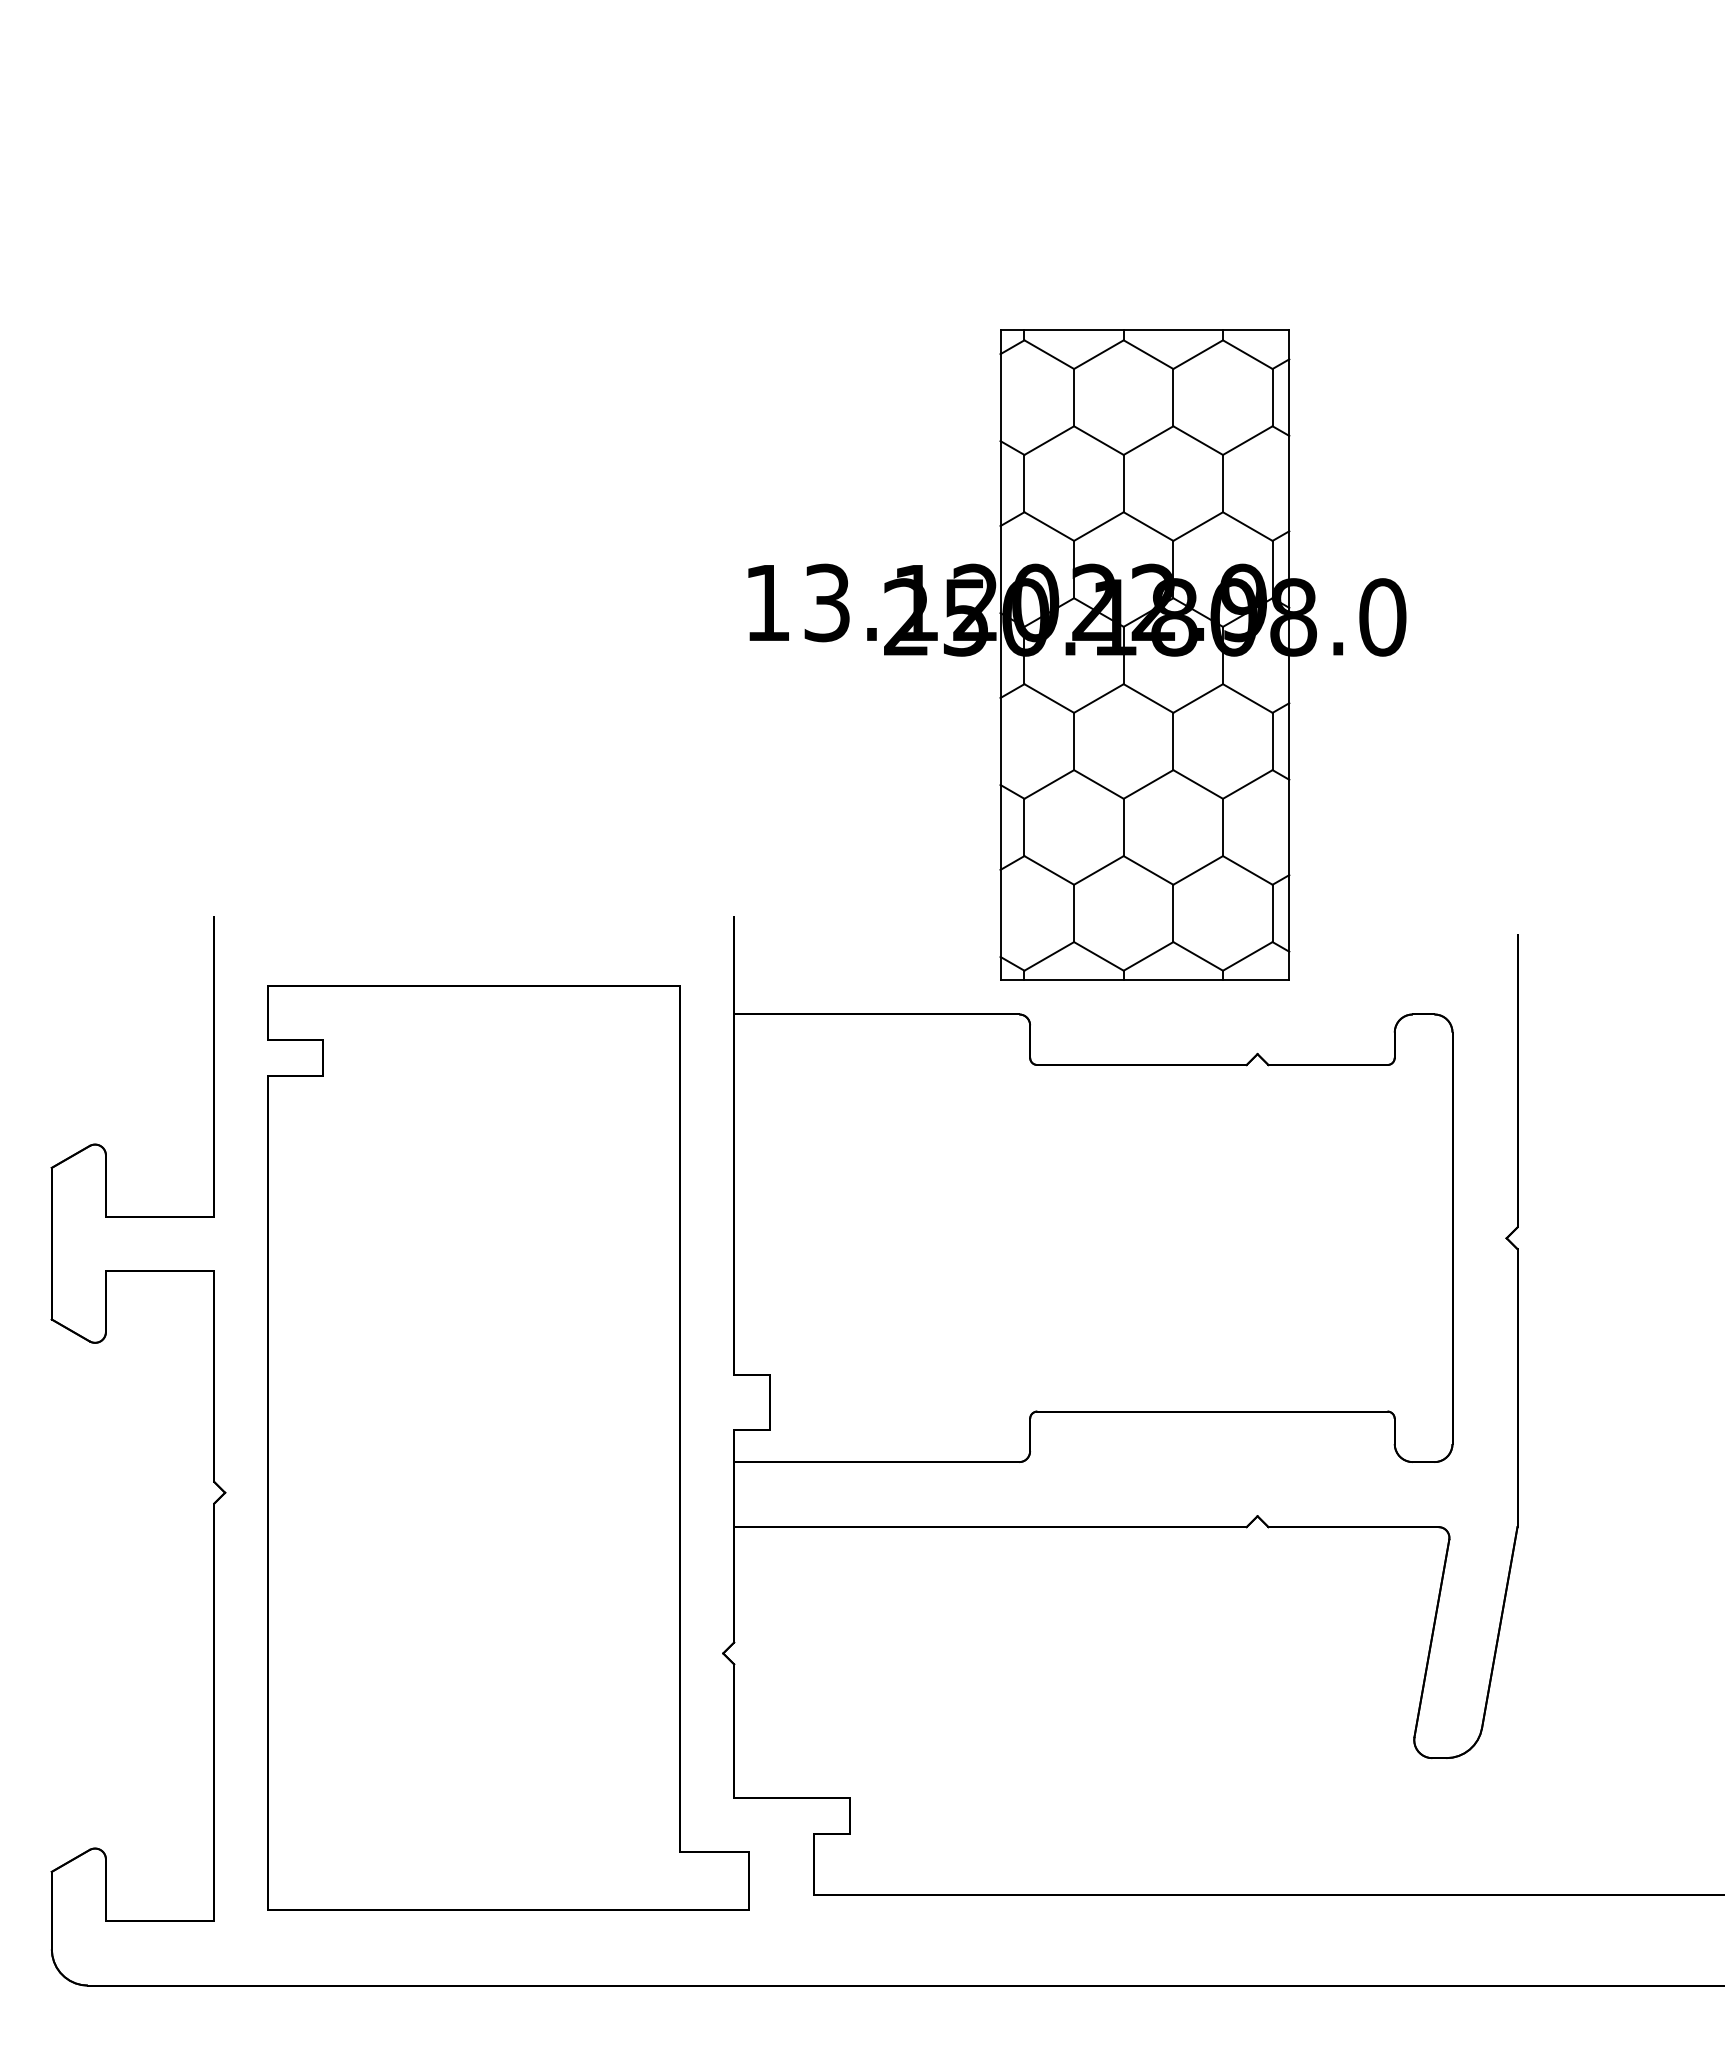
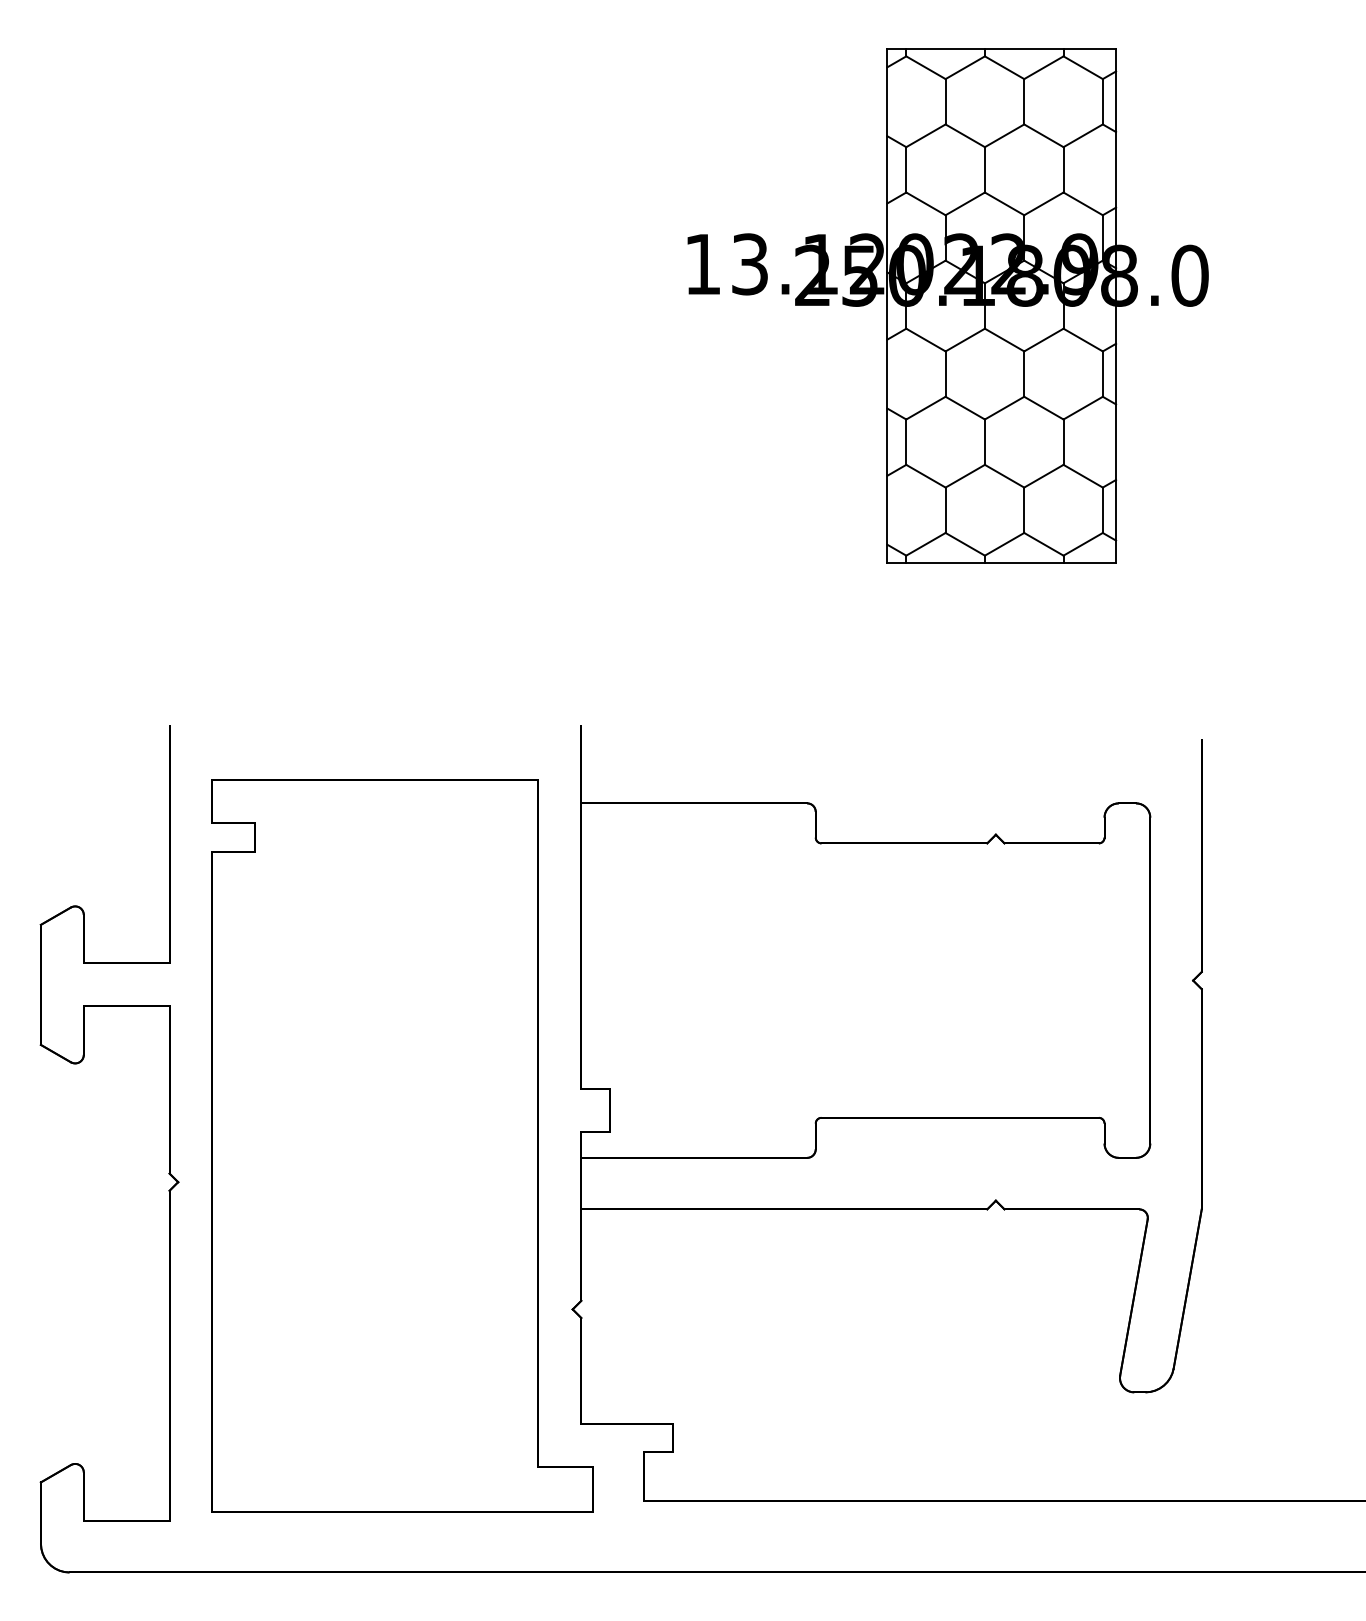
part: (1077, 654) -> (948, 305), moved

